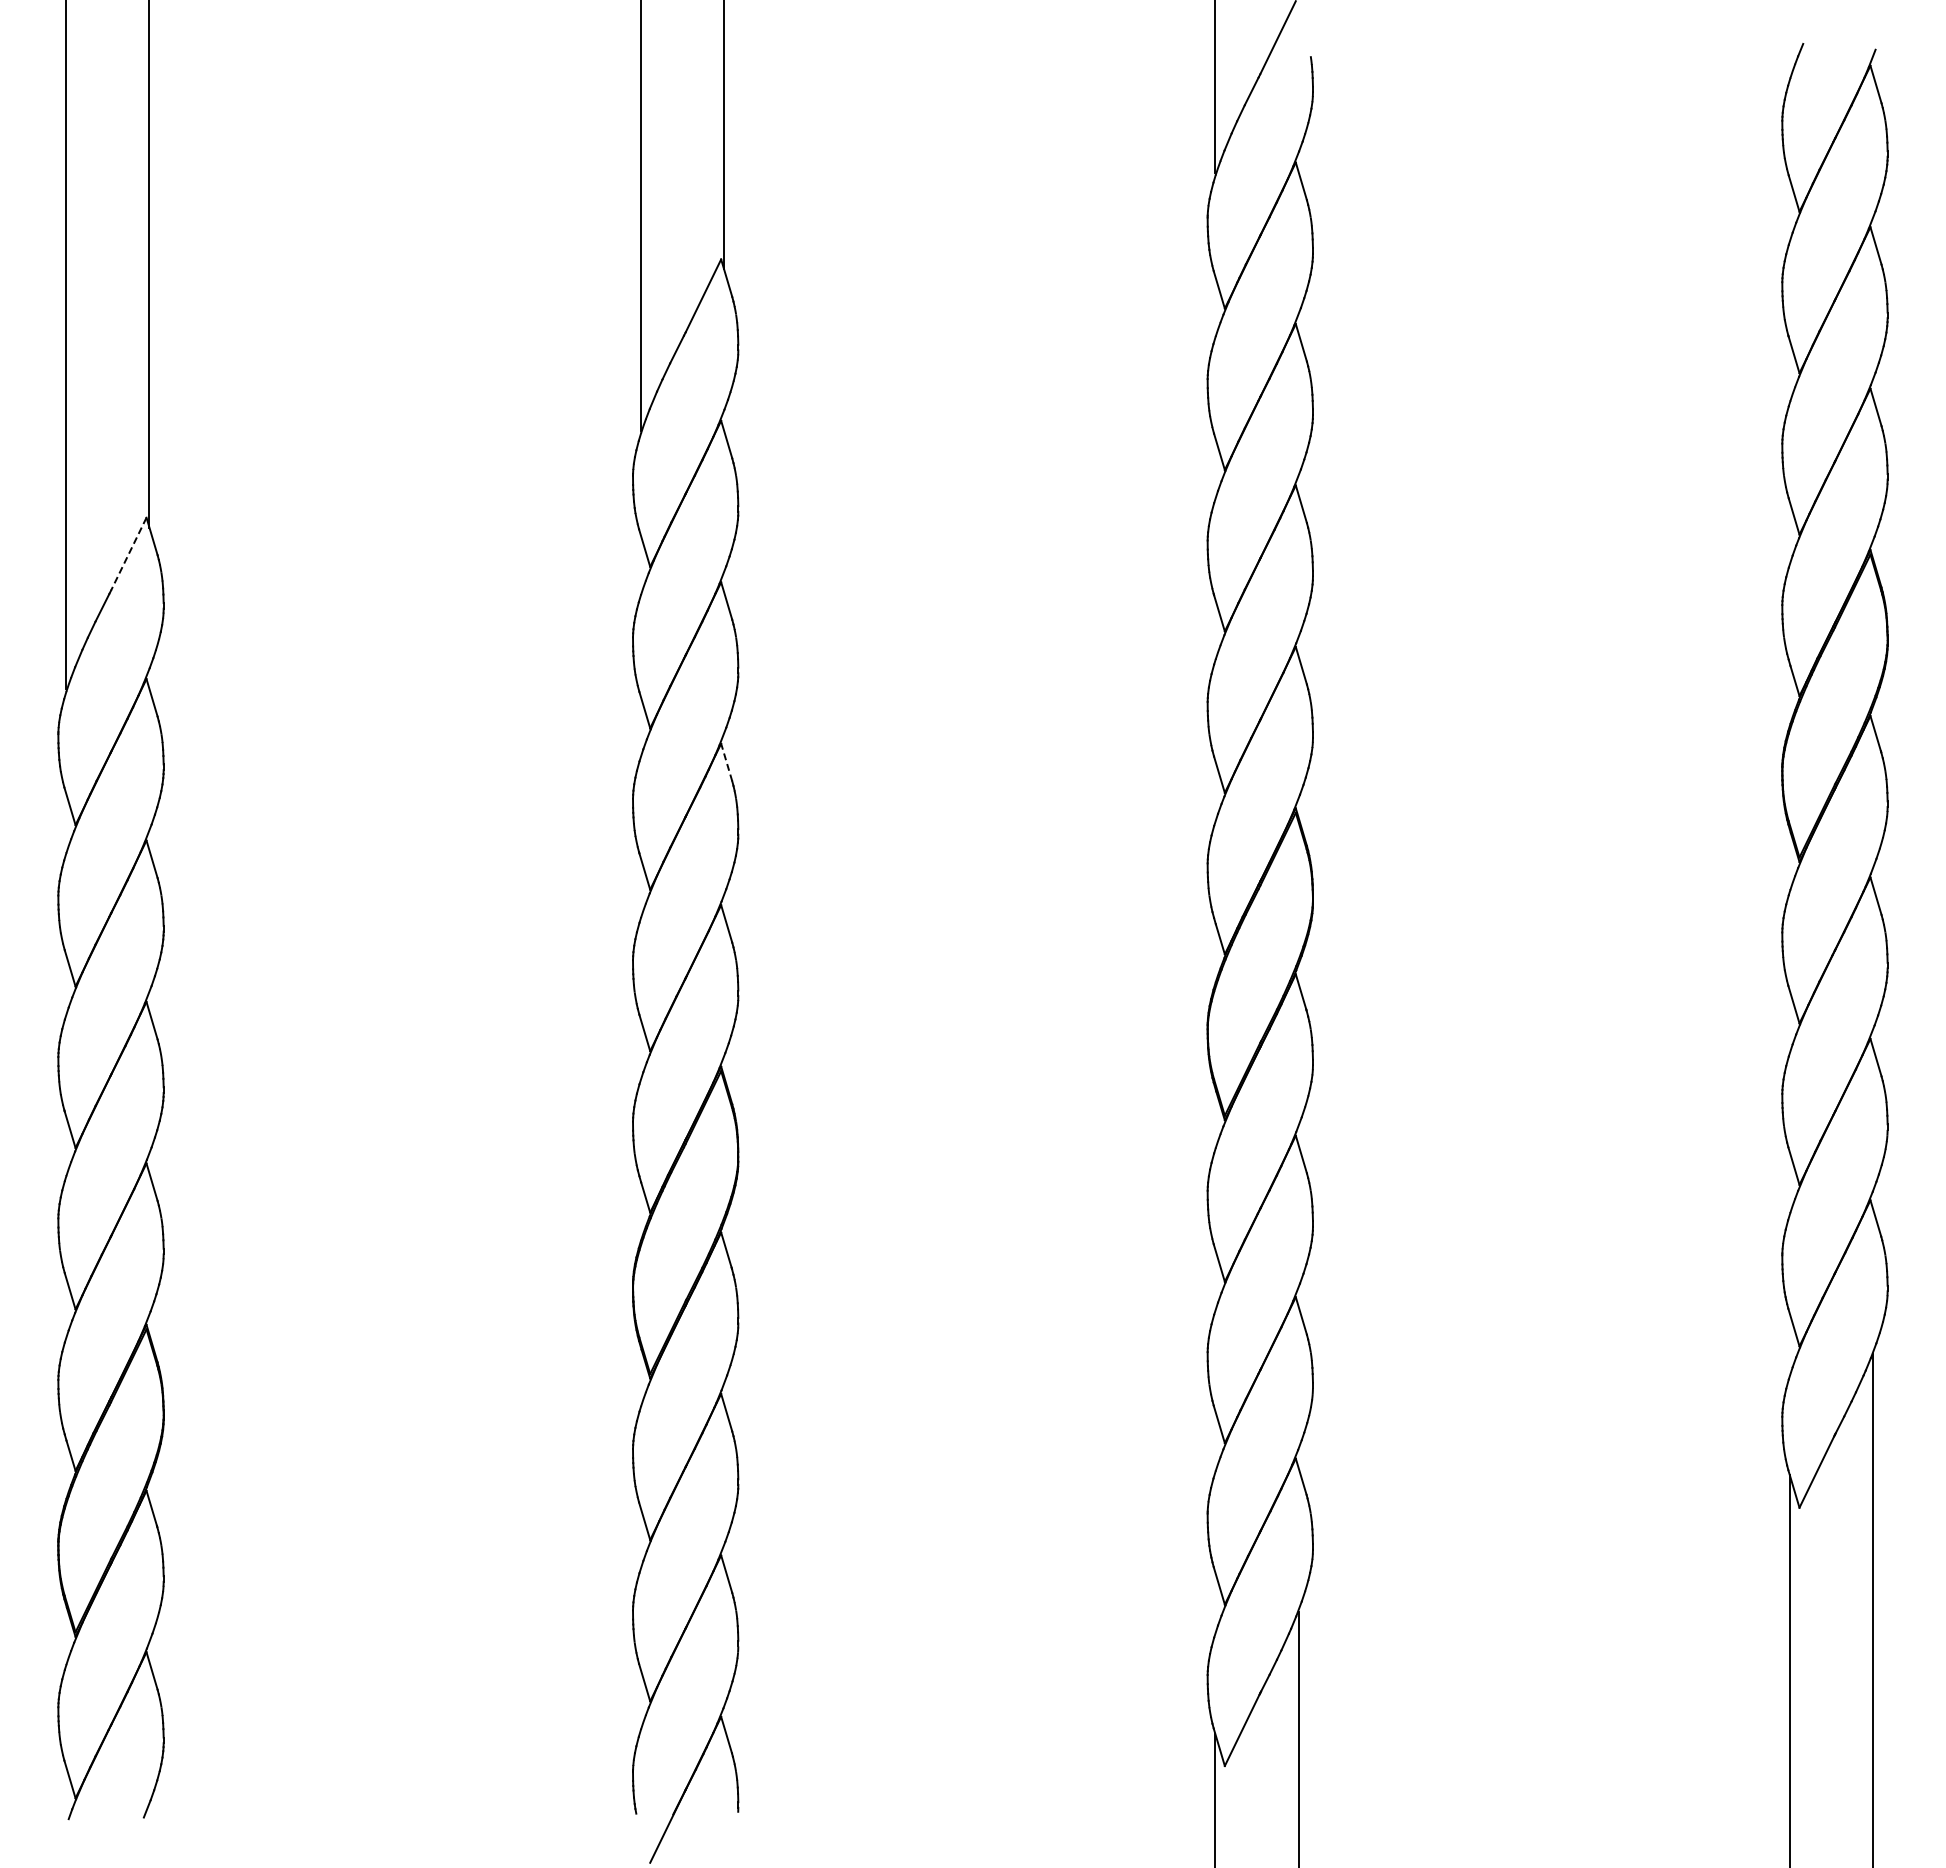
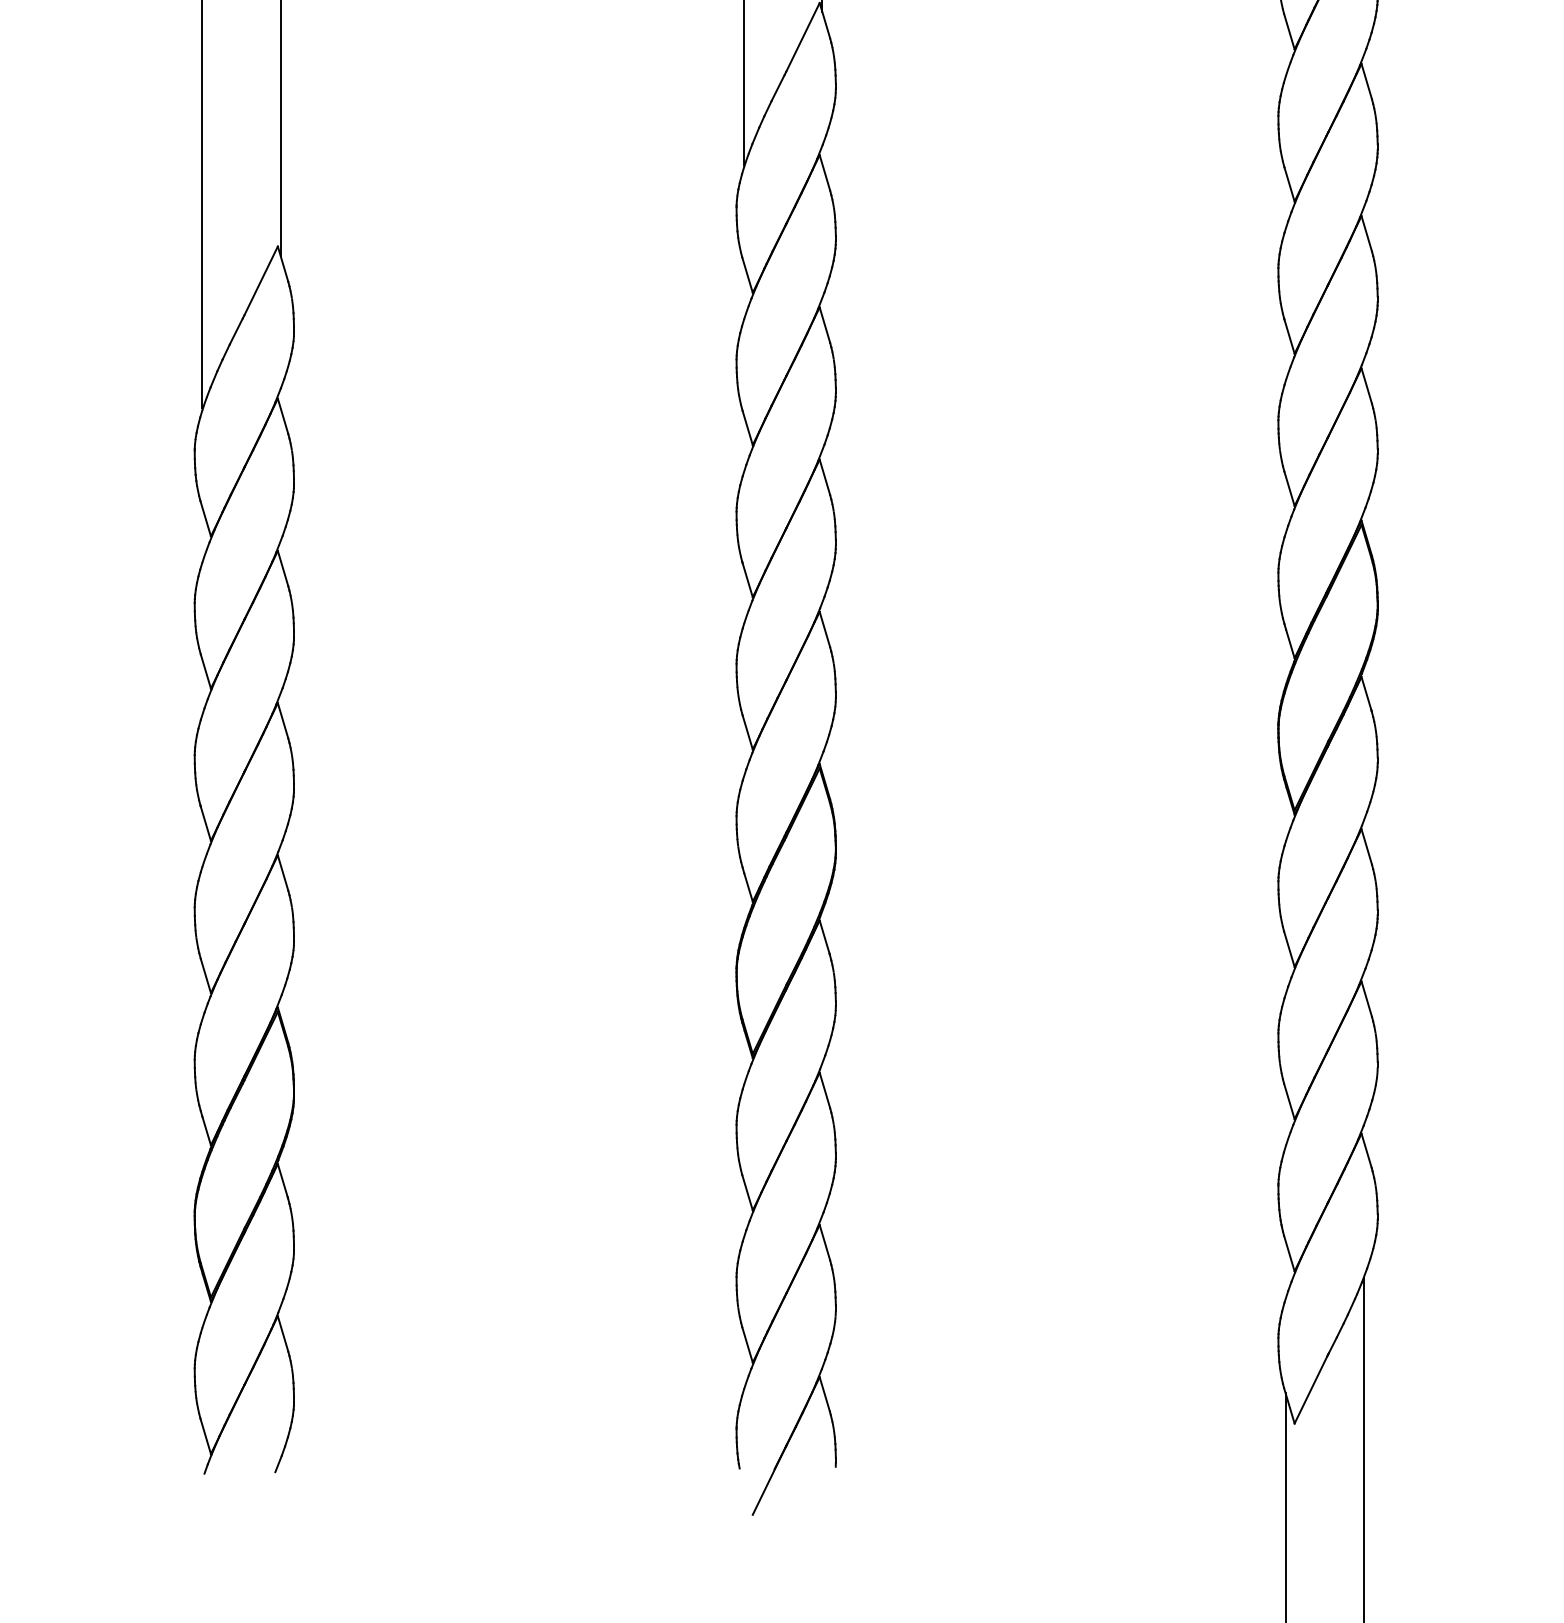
line: (128, 554) -> (260, 281), dashed -> solid
line: (726, 762) -> (824, 477), dashed -> solid

